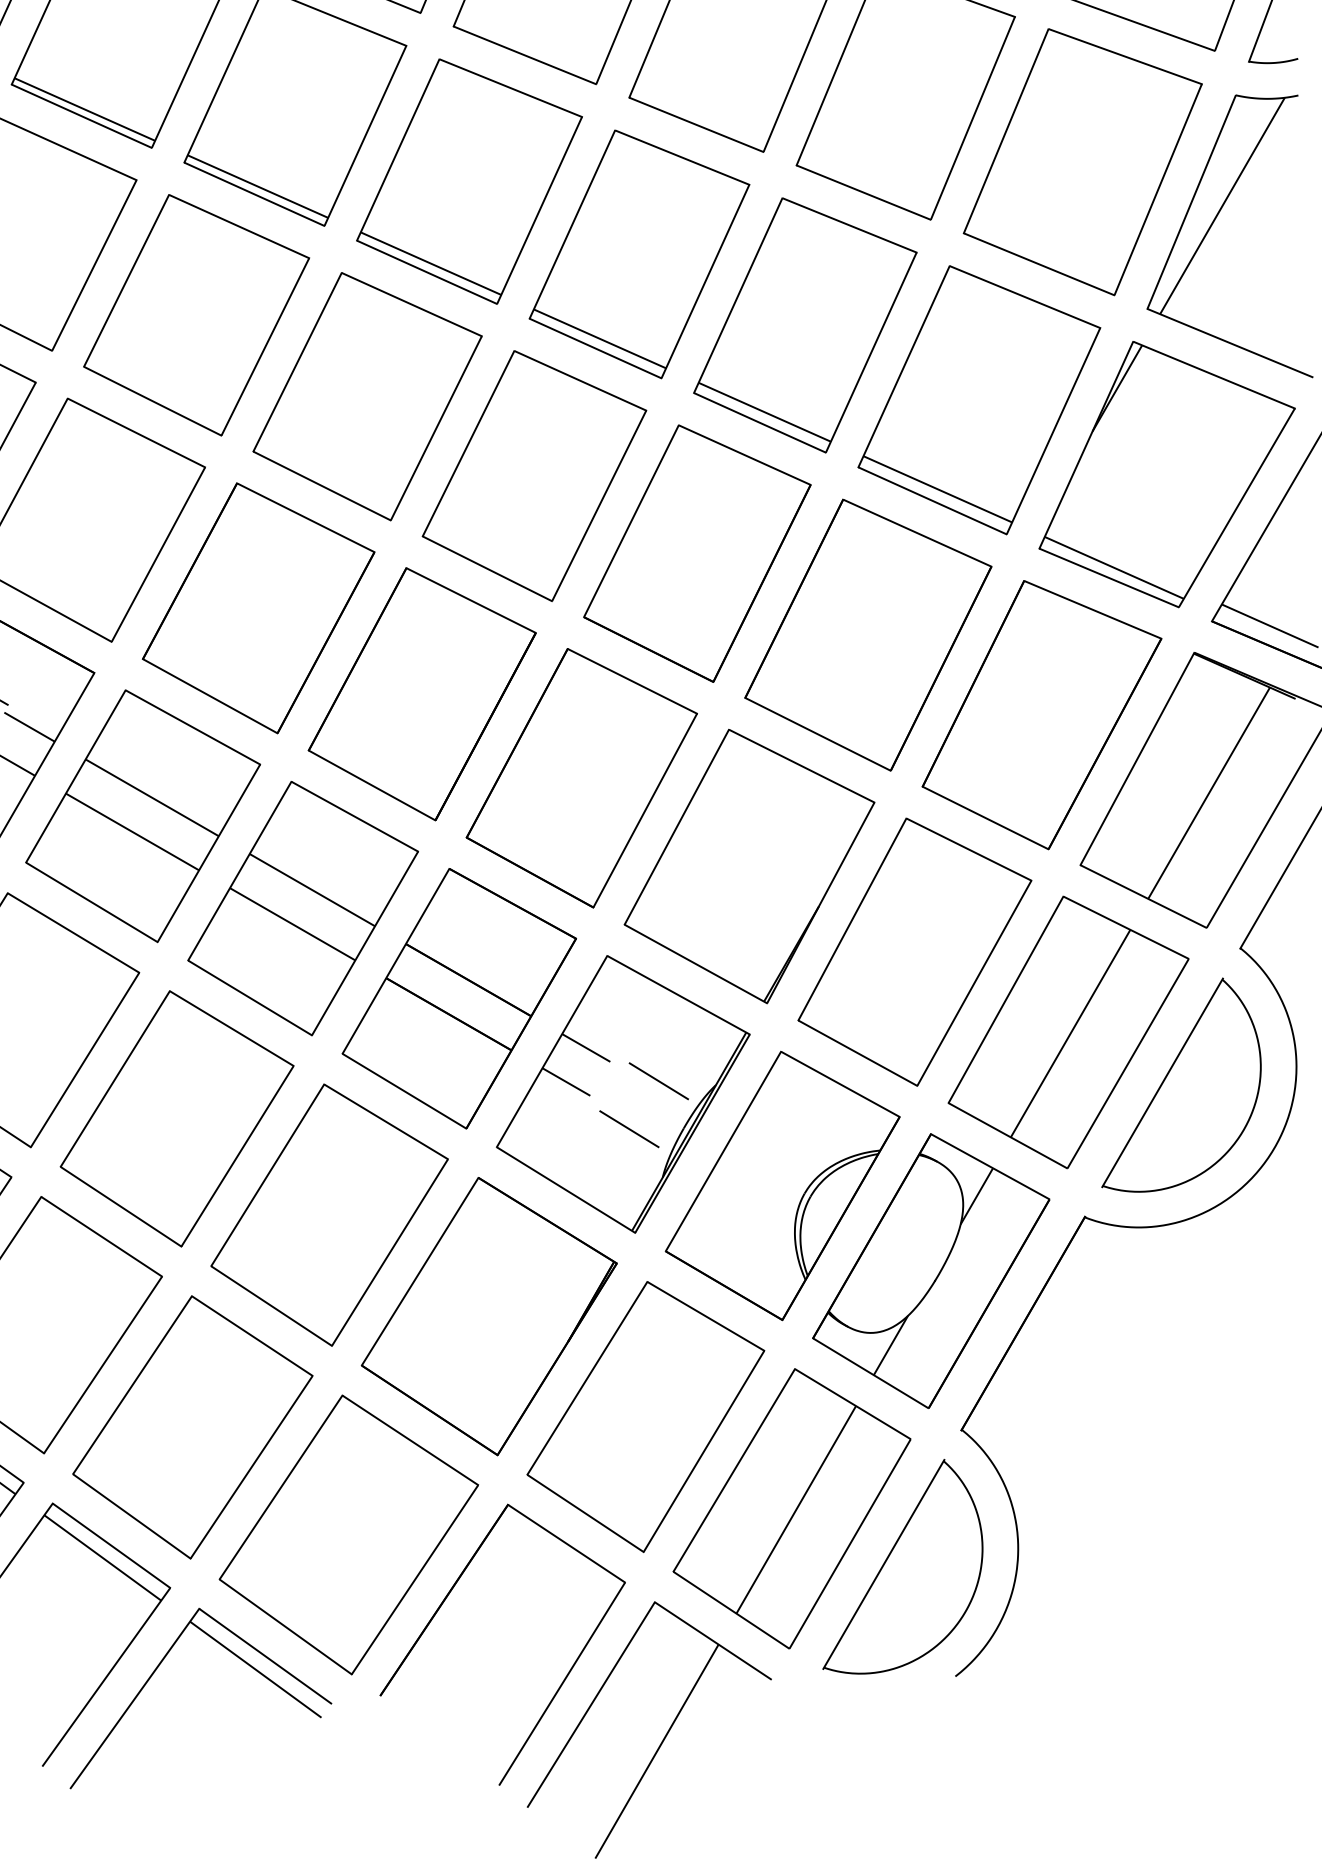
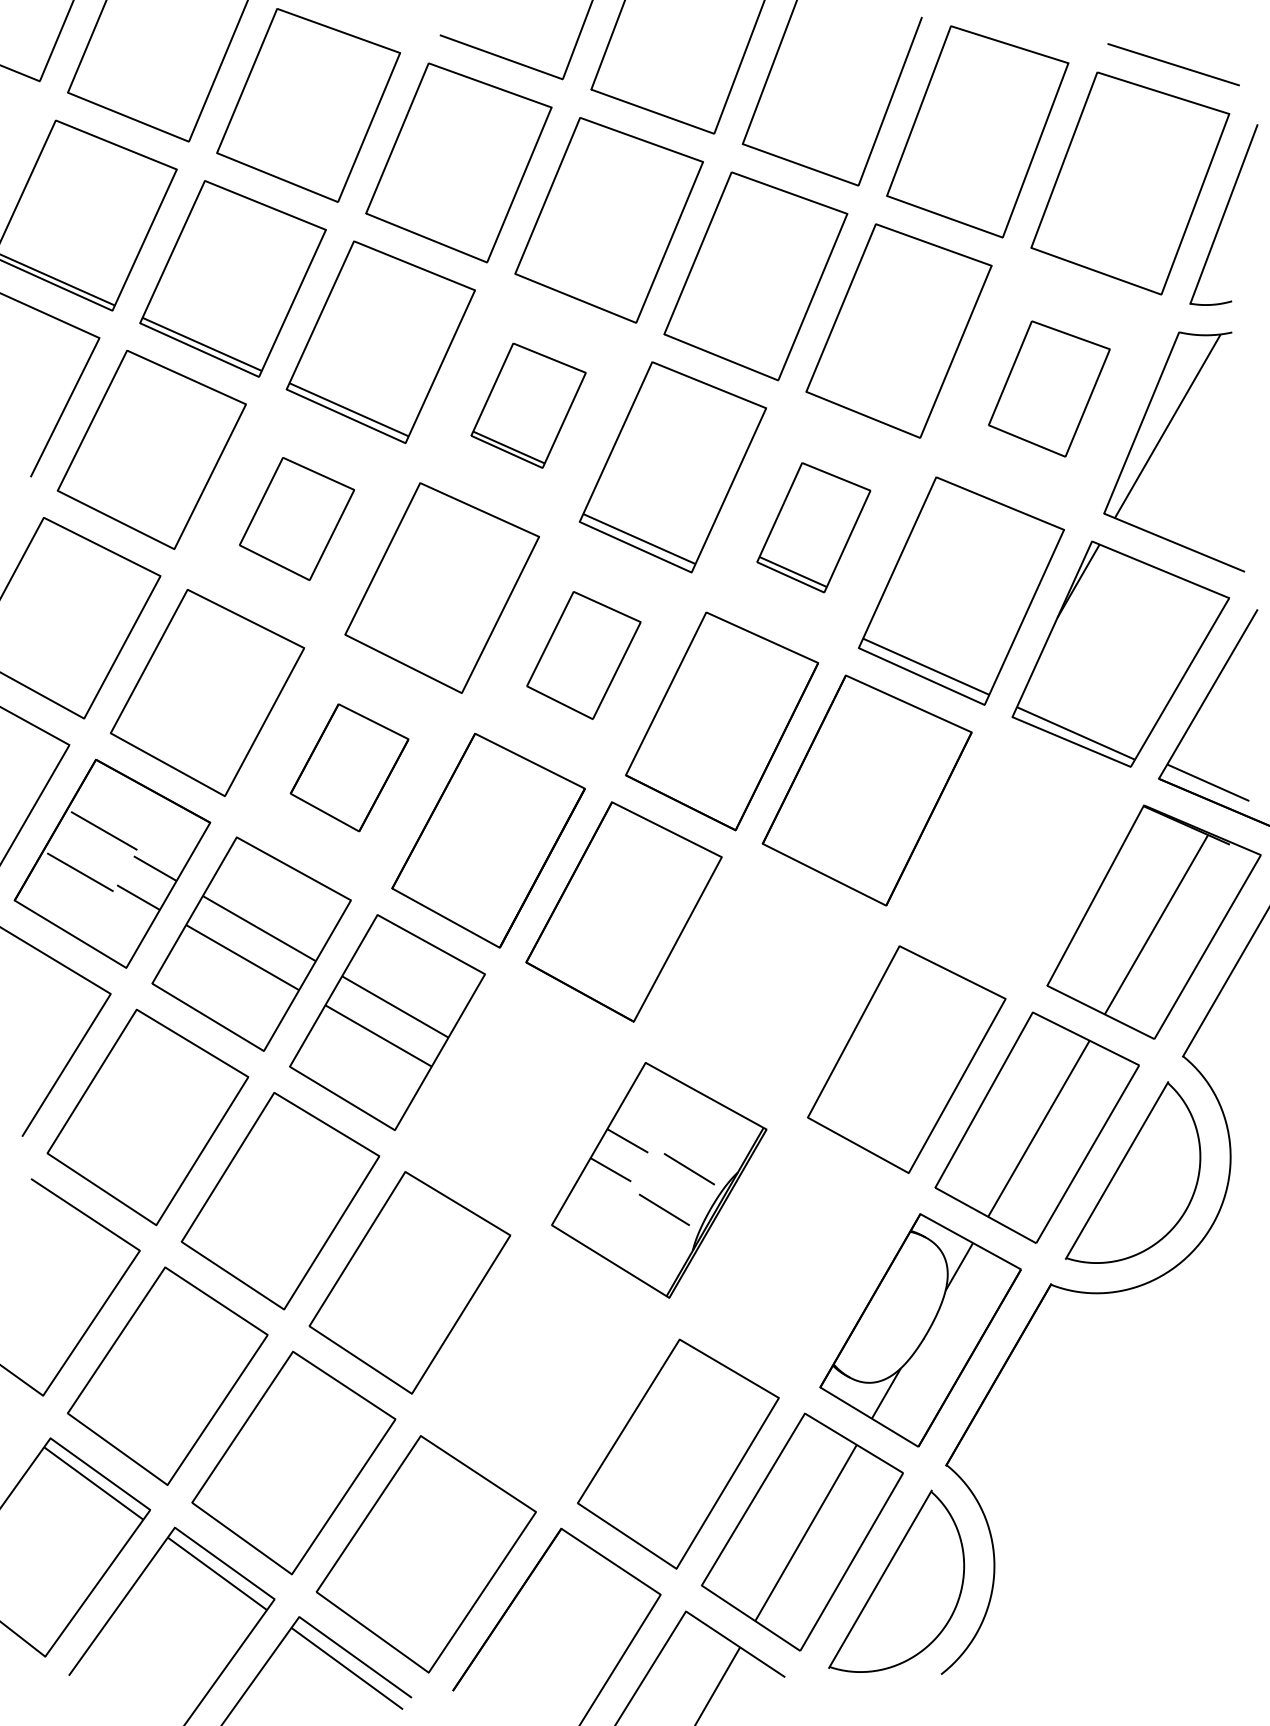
part: (1083, 161) -> (1049, 388), size x0.6
part: (469, 181) -> (528, 405), size x0.6
part: (195, 314) -> (296, 518), size x0.6
part: (805, 325) -> (813, 527), size x0.6
part: (534, 476) -> (583, 655), size x0.6
part: (258, 608) -> (349, 767), size x0.6
part: (1041, 715) -> (1014, 858), removed
part: (749, 866) -> (766, 986), removed
part: (458, 999) -> (519, 1099), removed
part: (782, 1185) -> (794, 1257), removed
part: (489, 1316) -> (545, 1368), removed

